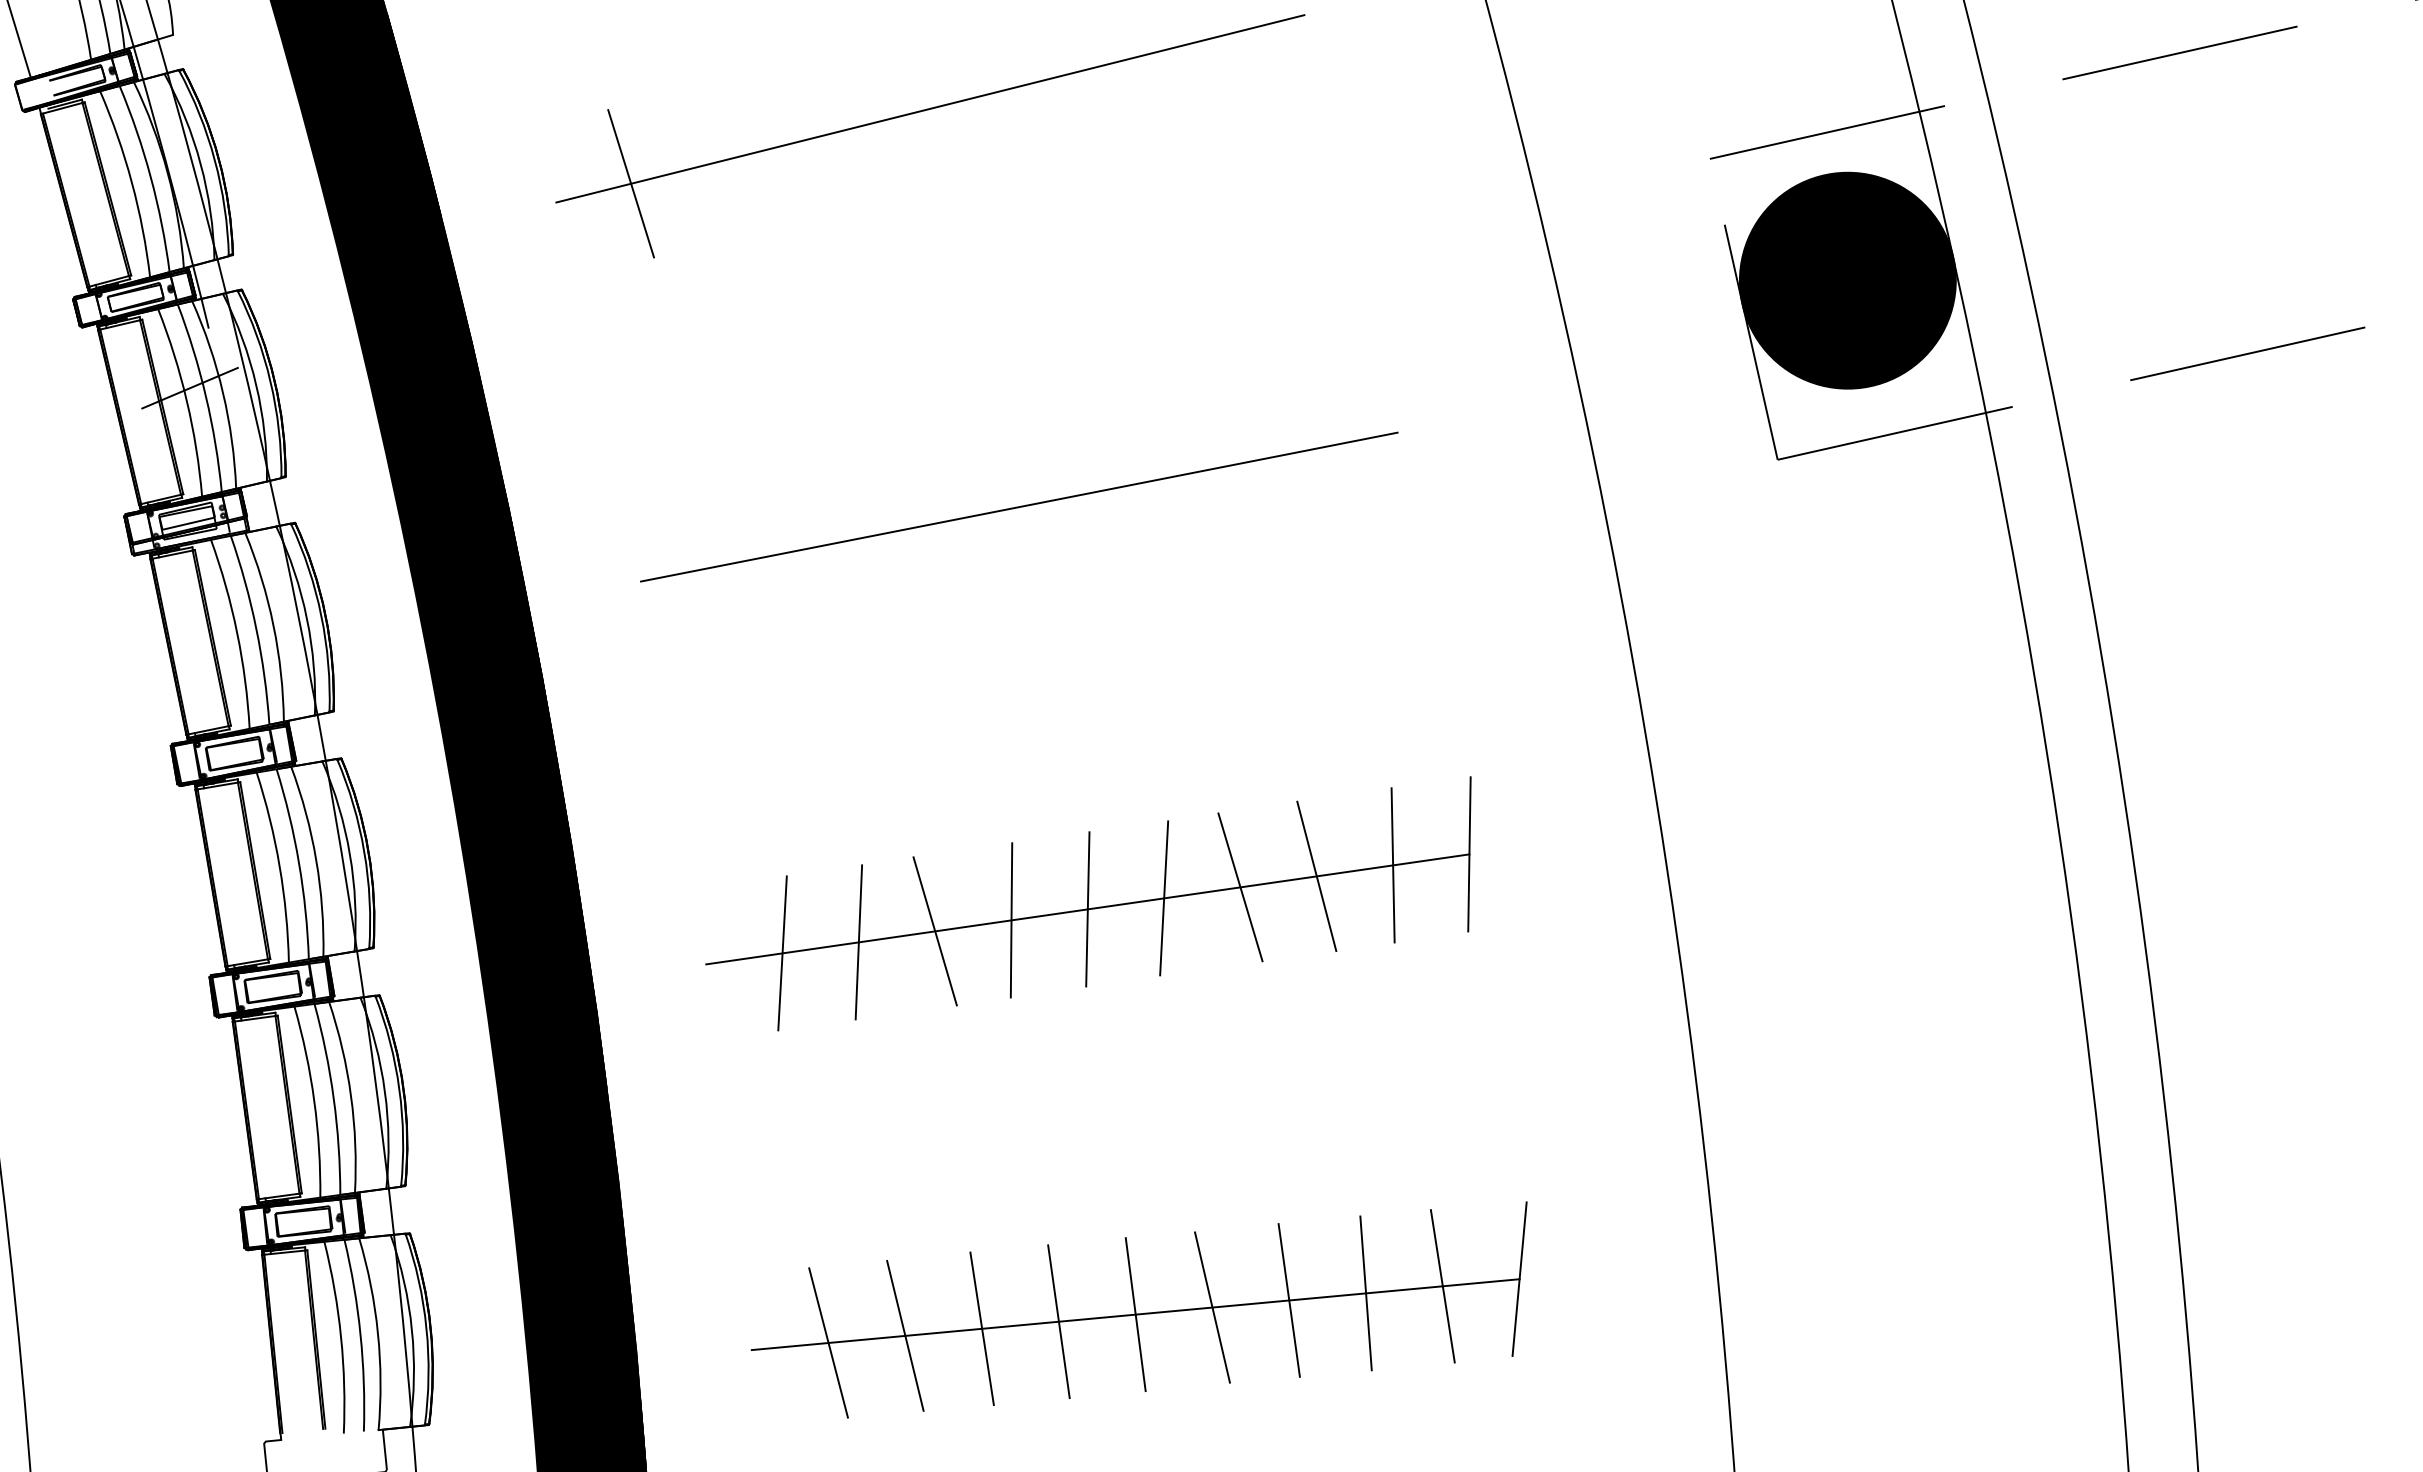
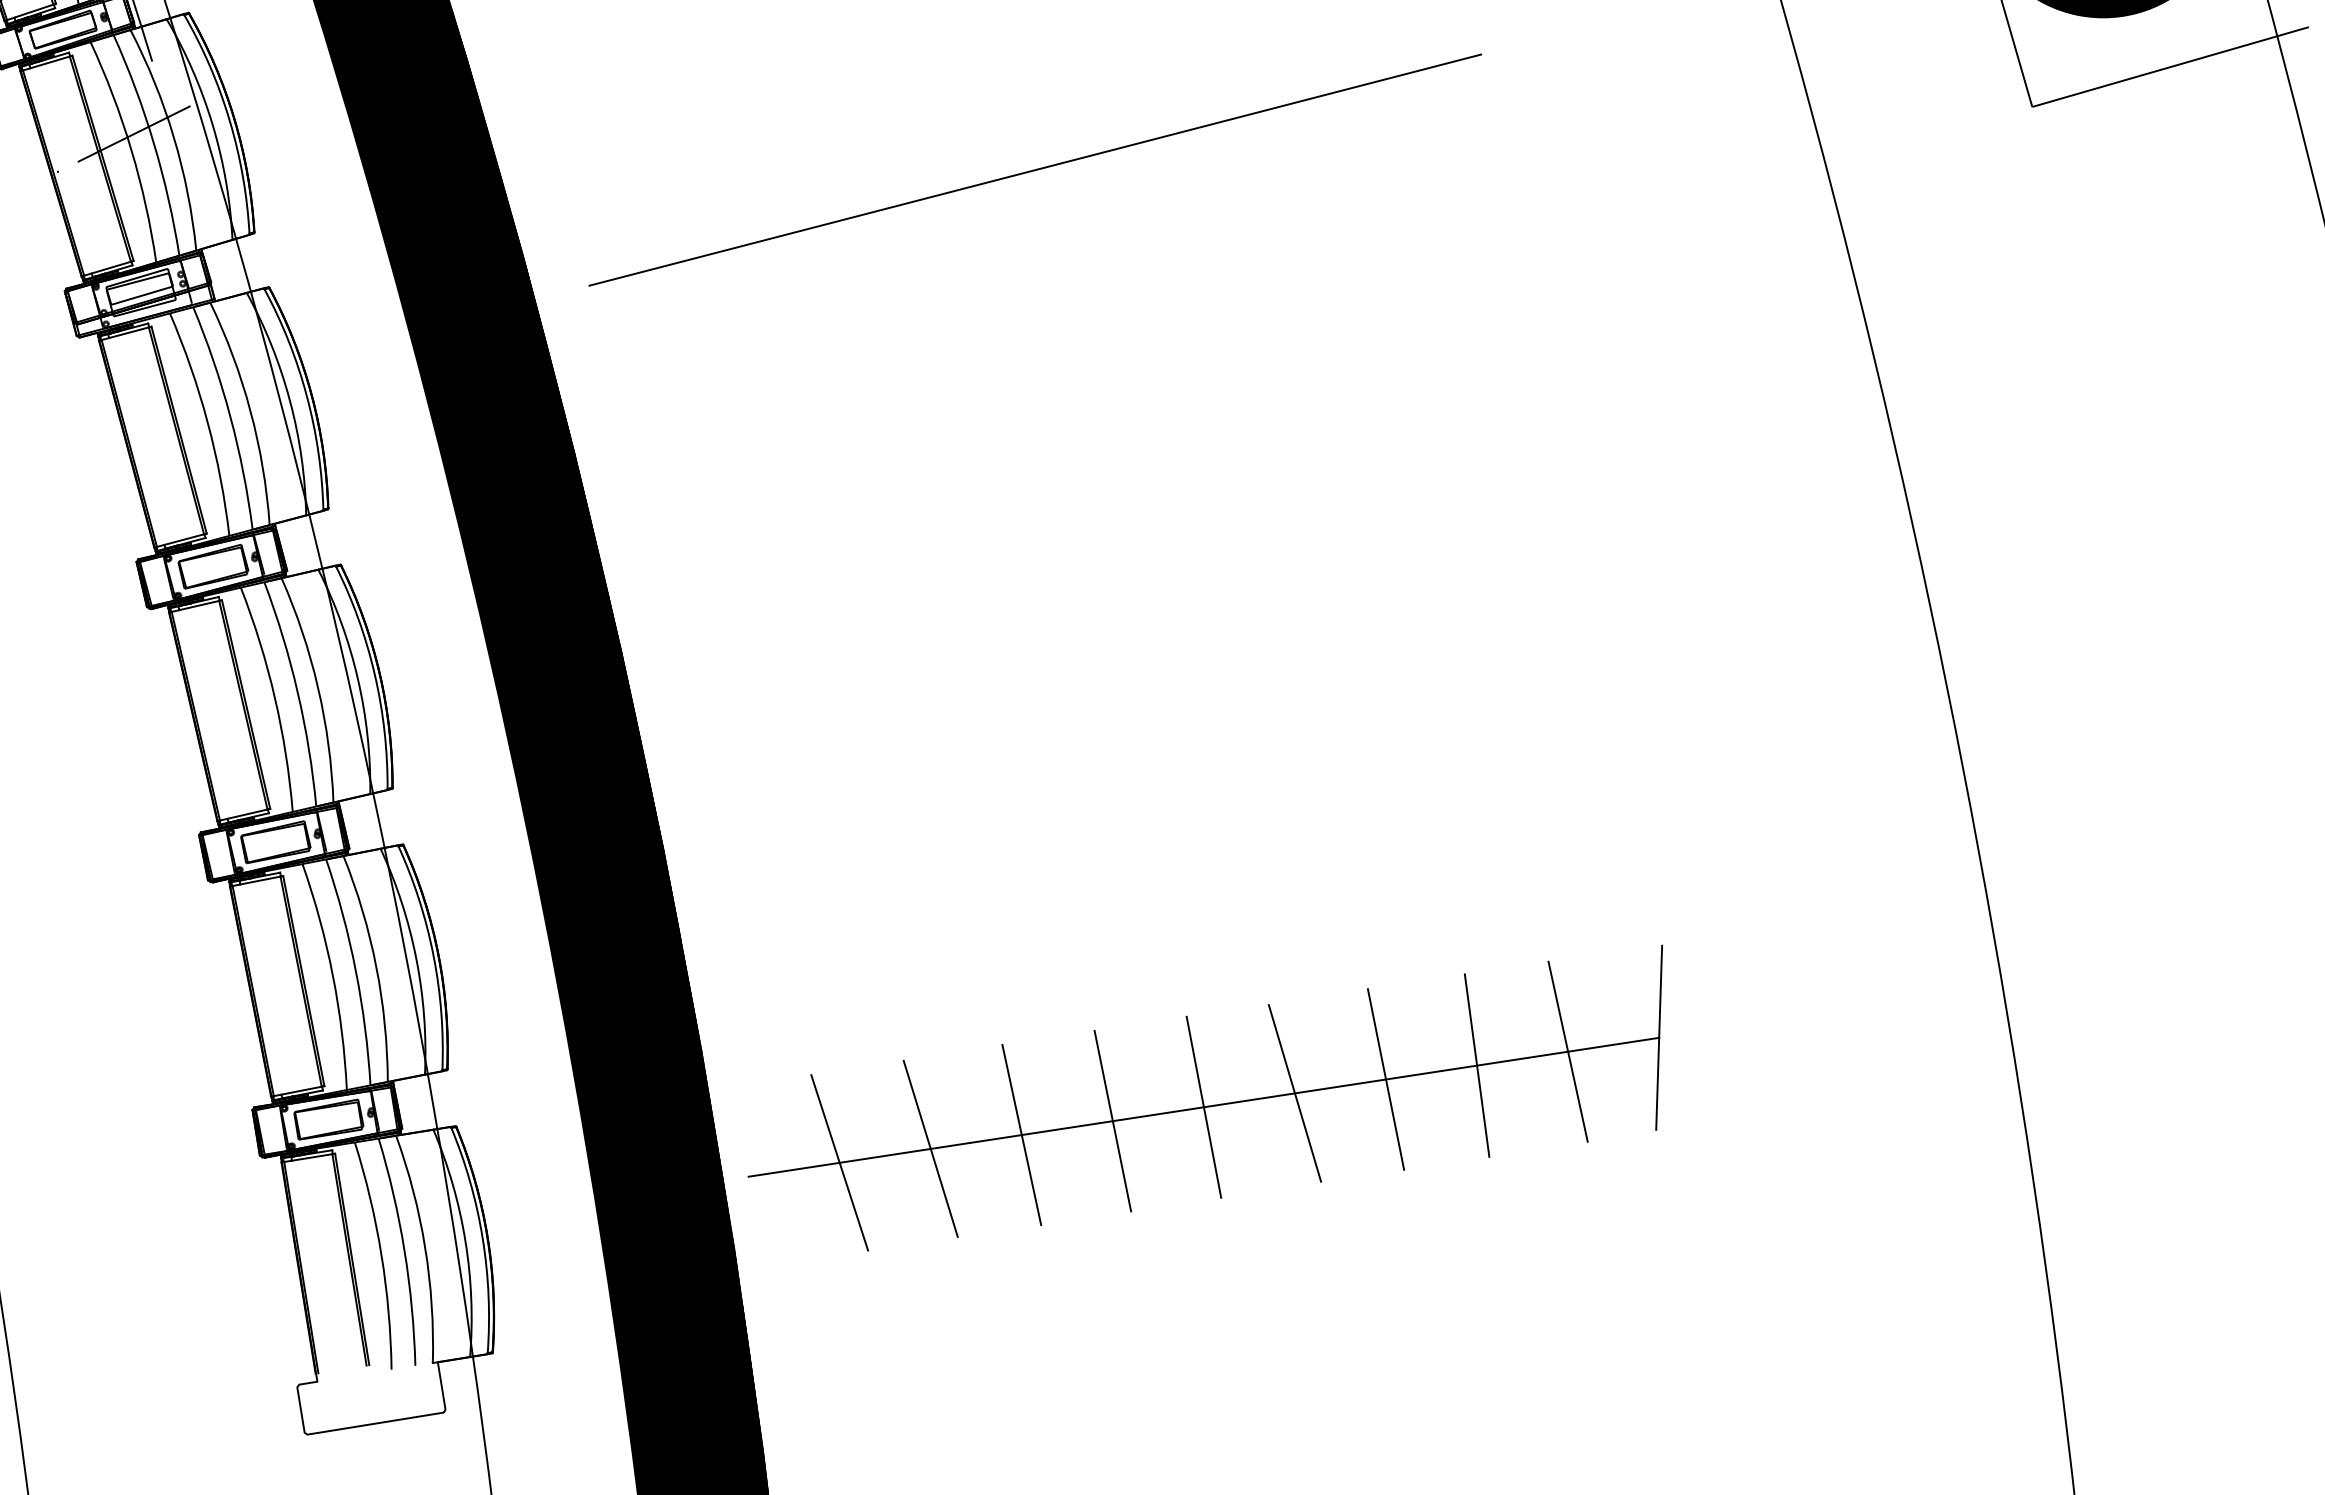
line: (1019, 506) -> (1035, 169), moved
part: (1088, 903) -> (1241, 684), removed
part: (1138, 1309) -> (1206, 1100), moved

